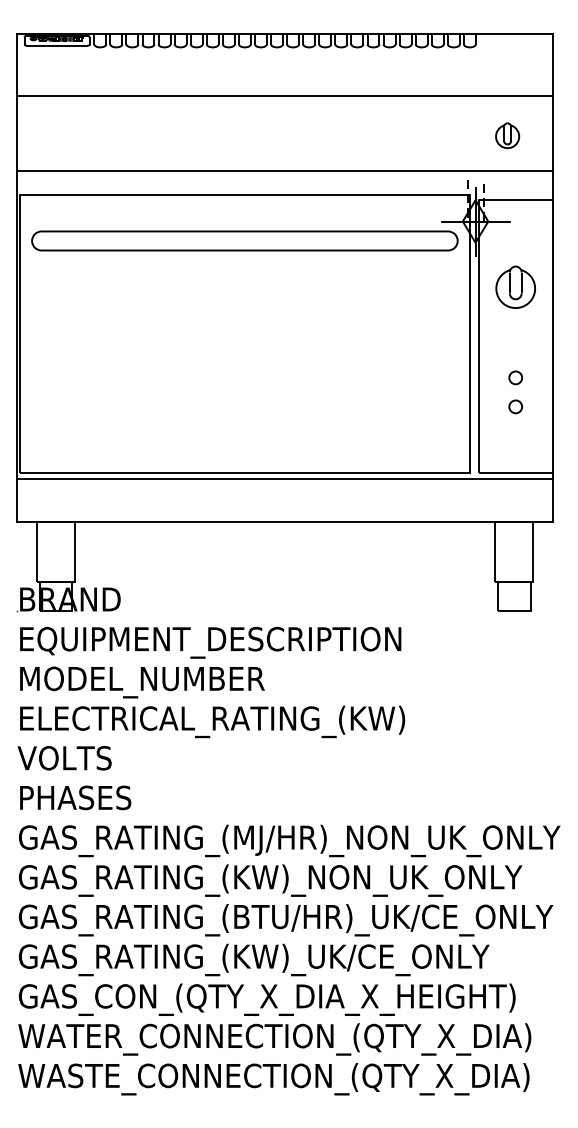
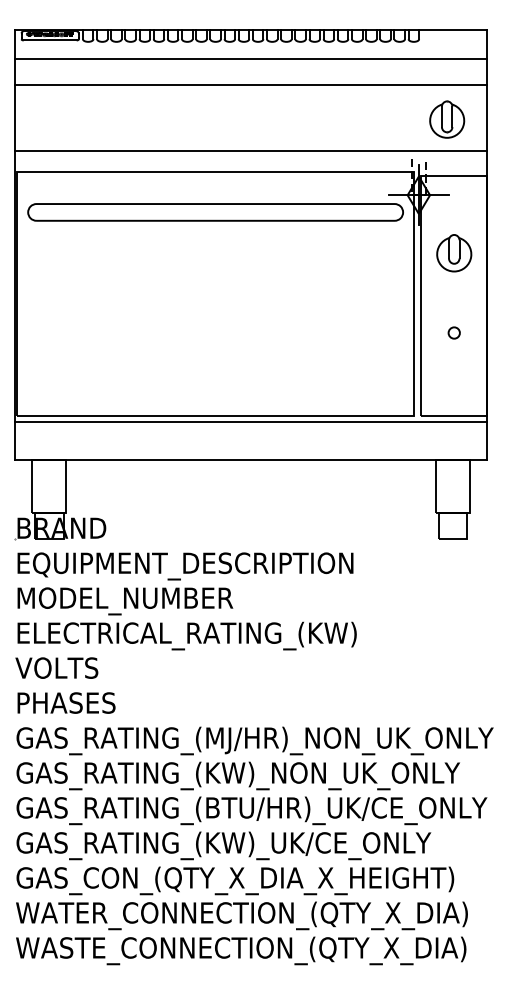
line: (284, 66) -> (250, 58), added
part: (507, 135) -> (446, 119), size x1.67
circle: (515, 406) -> (454, 358), removed

